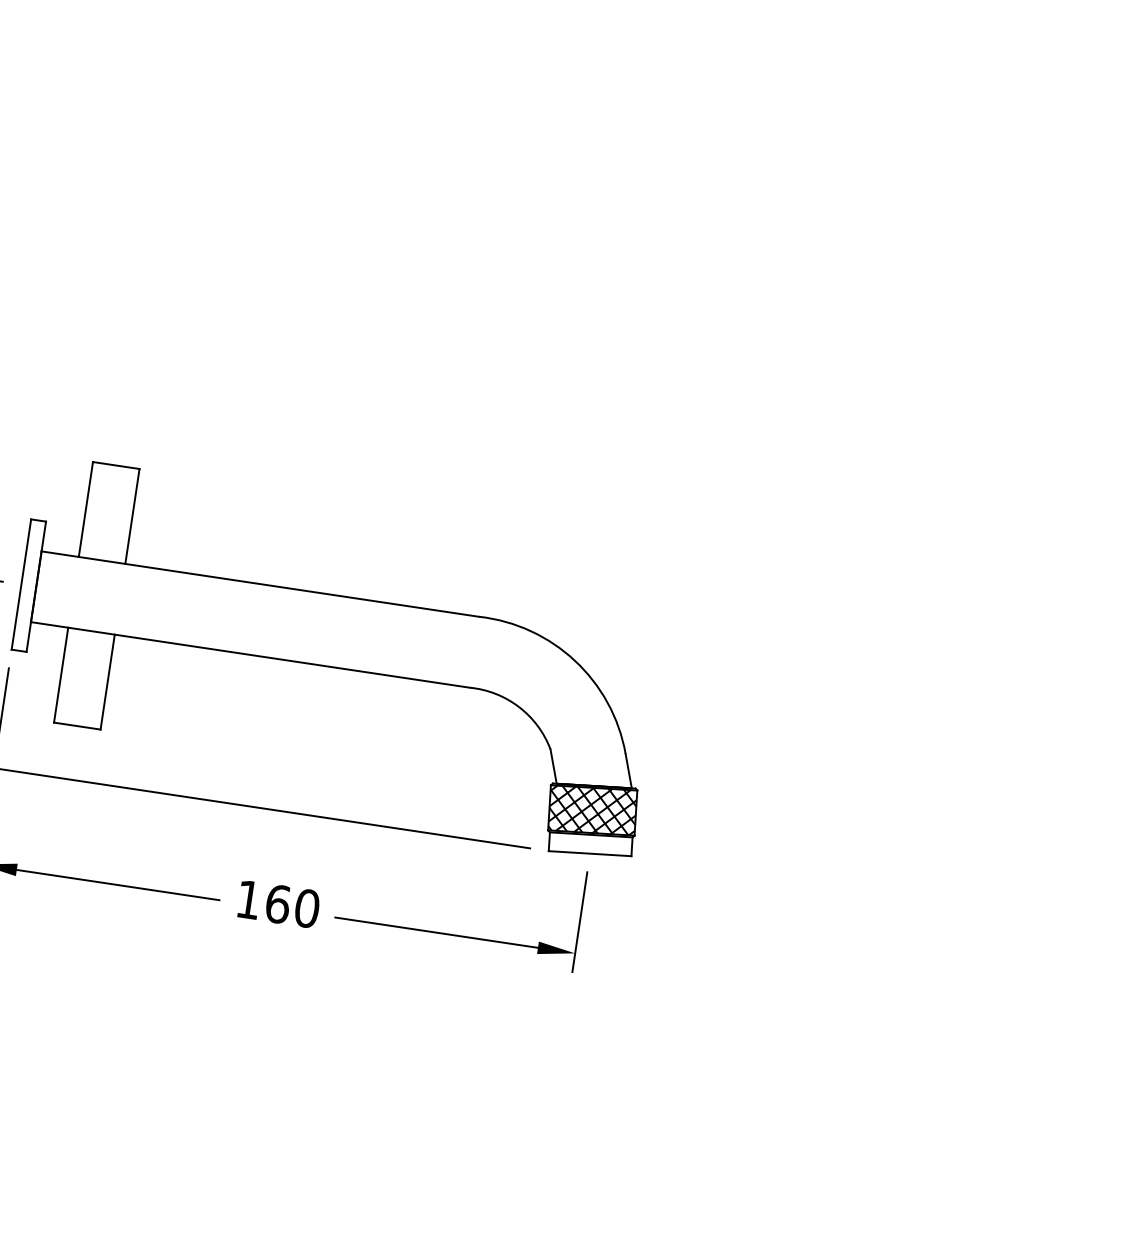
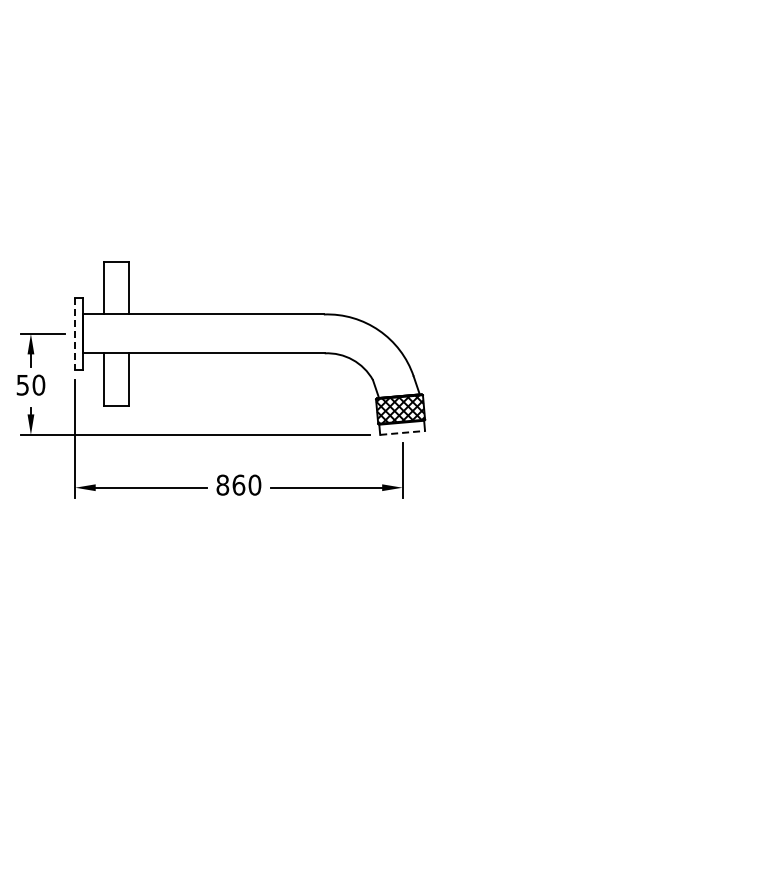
line: (21, 583) -> (75, 333), solid -> dashed
line: (590, 852) -> (402, 432), solid -> dashed
text: (248, 898) -> (222, 484), 160 -> 860

